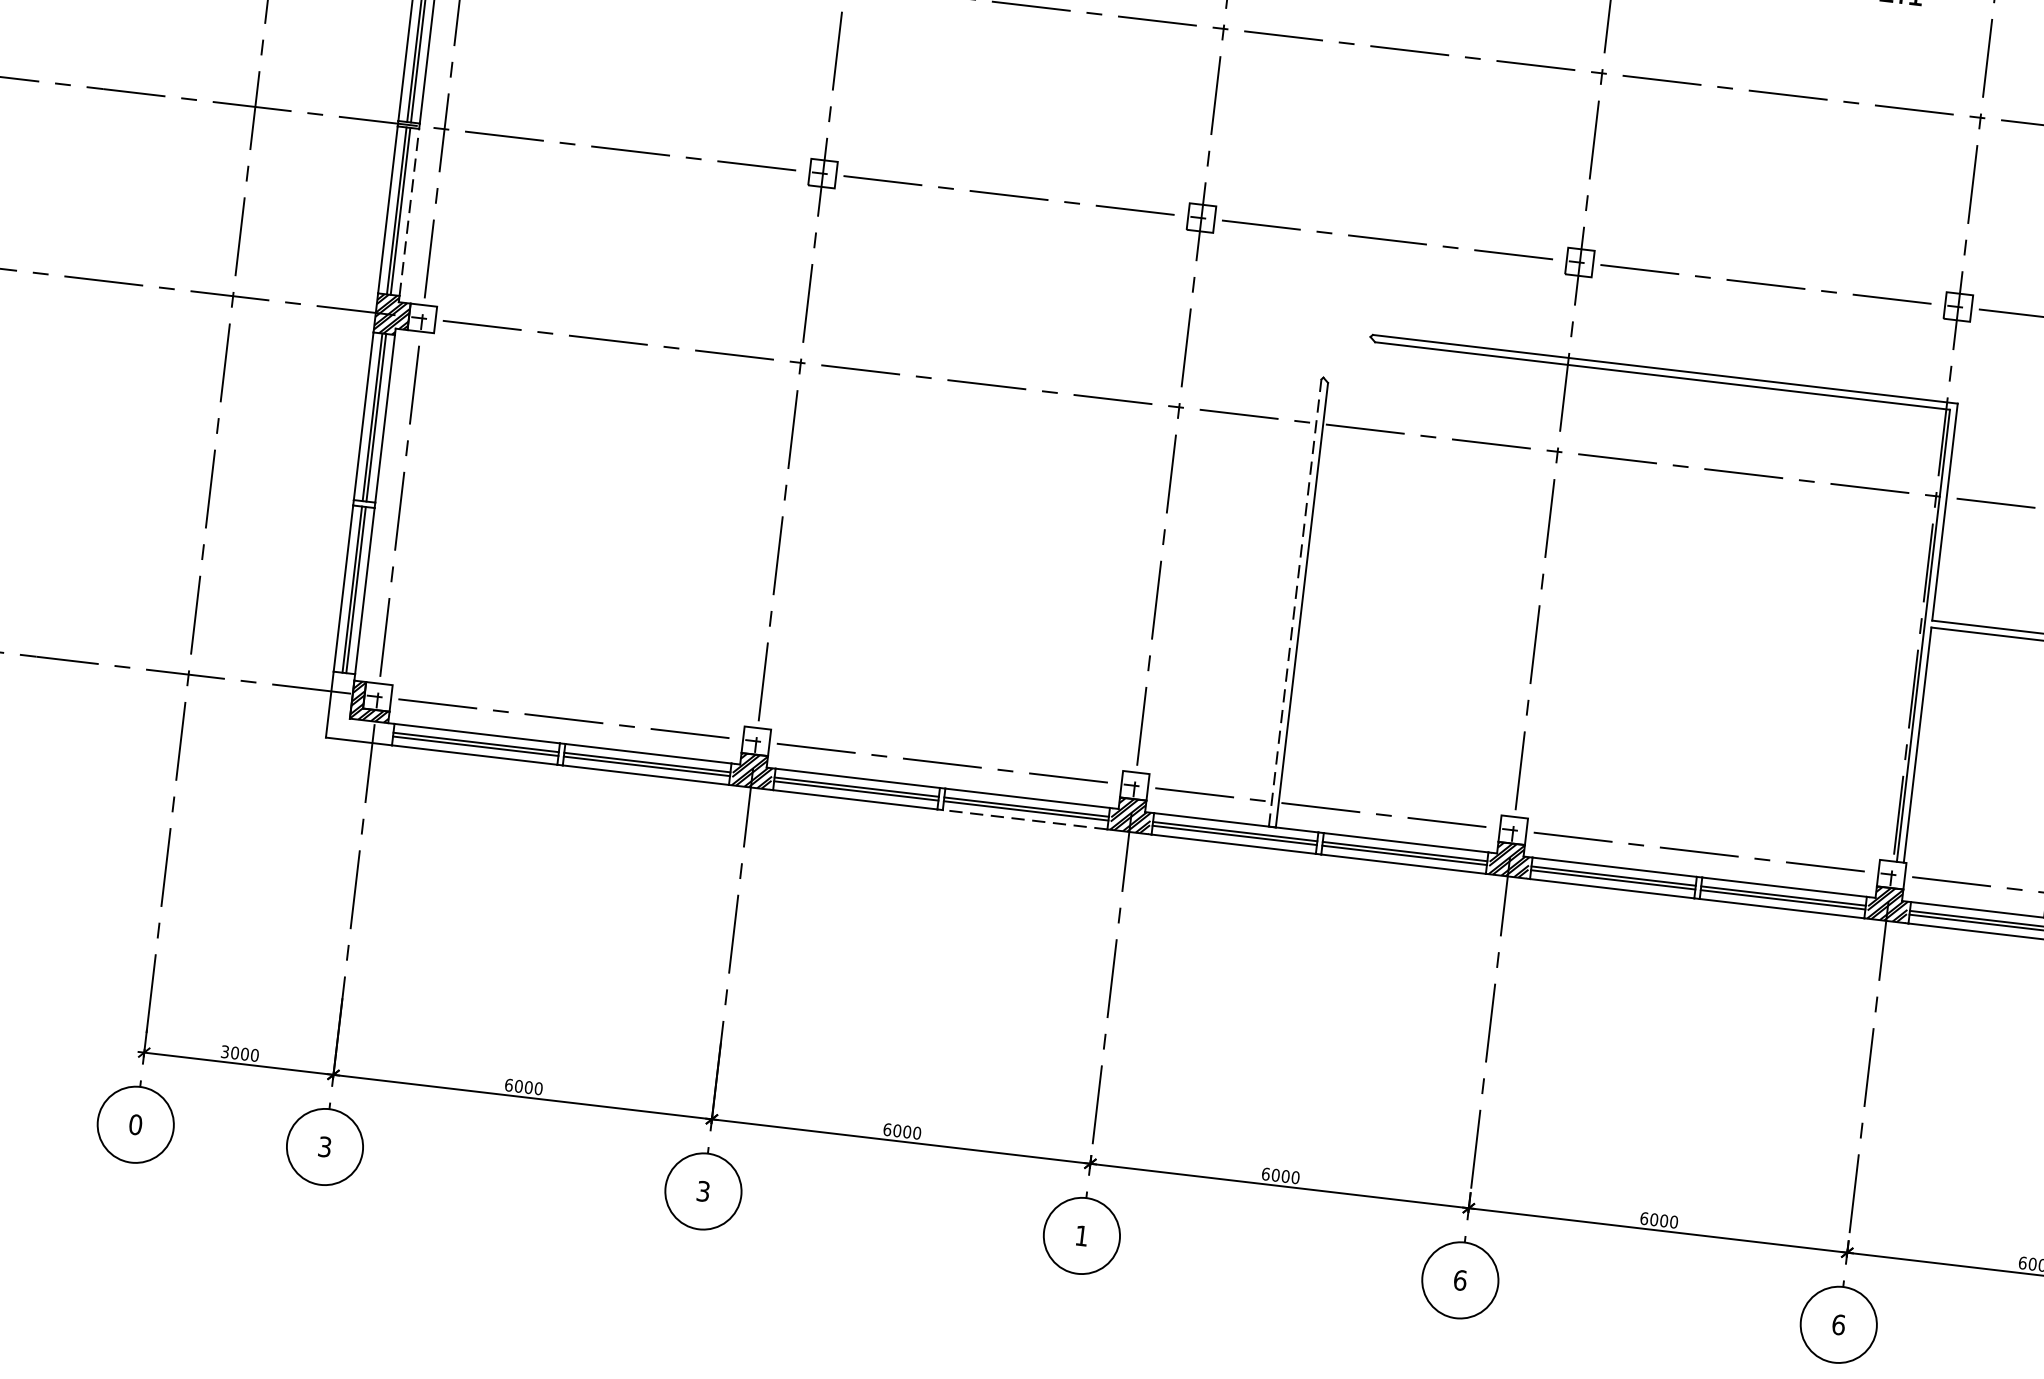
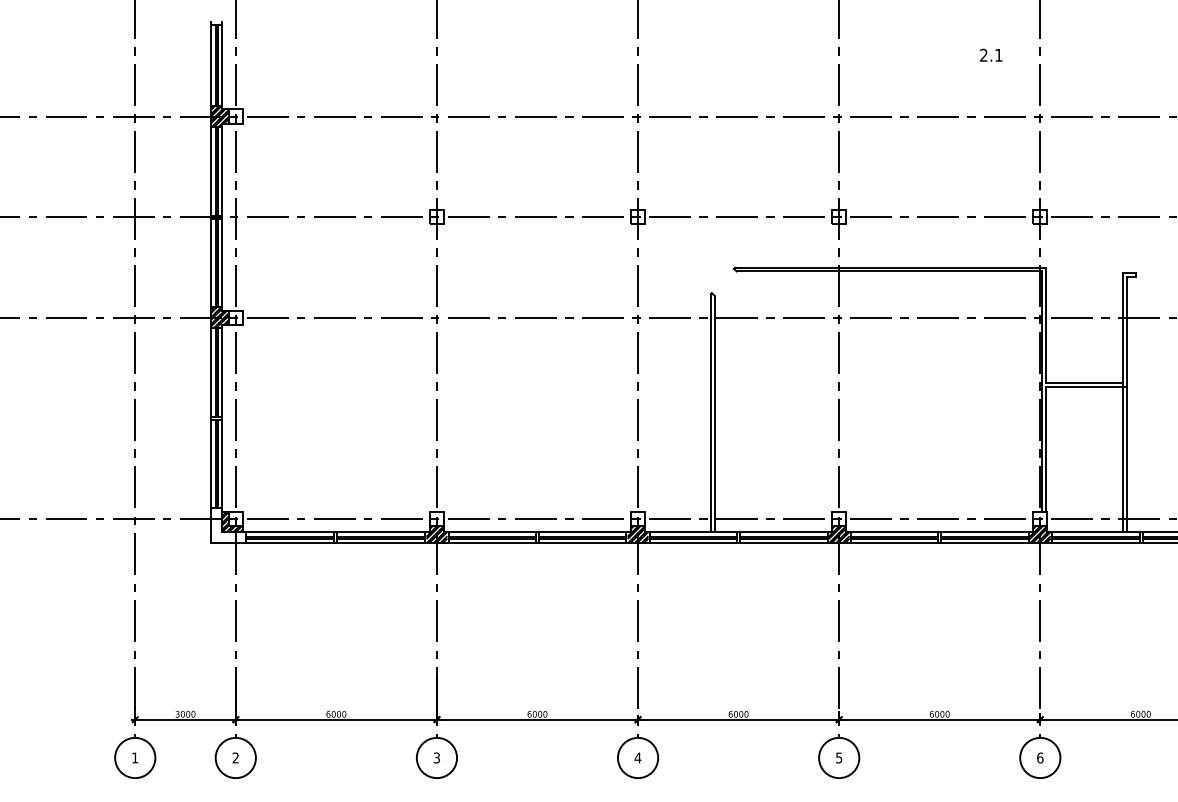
line: (409, 211) -> (222, 262), dashed -> solid
line: (1294, 603) -> (710, 413), dashed -> solid
line: (1024, 820) -> (582, 543), dashed -> solid
text: (136, 1123) -> (135, 757), 0 -> 1
text: (324, 1147) -> (235, 758), 3 -> 2
text: (1080, 1234) -> (637, 757), 1 -> 4
text: (1461, 1279) -> (839, 757), 6 -> 5

